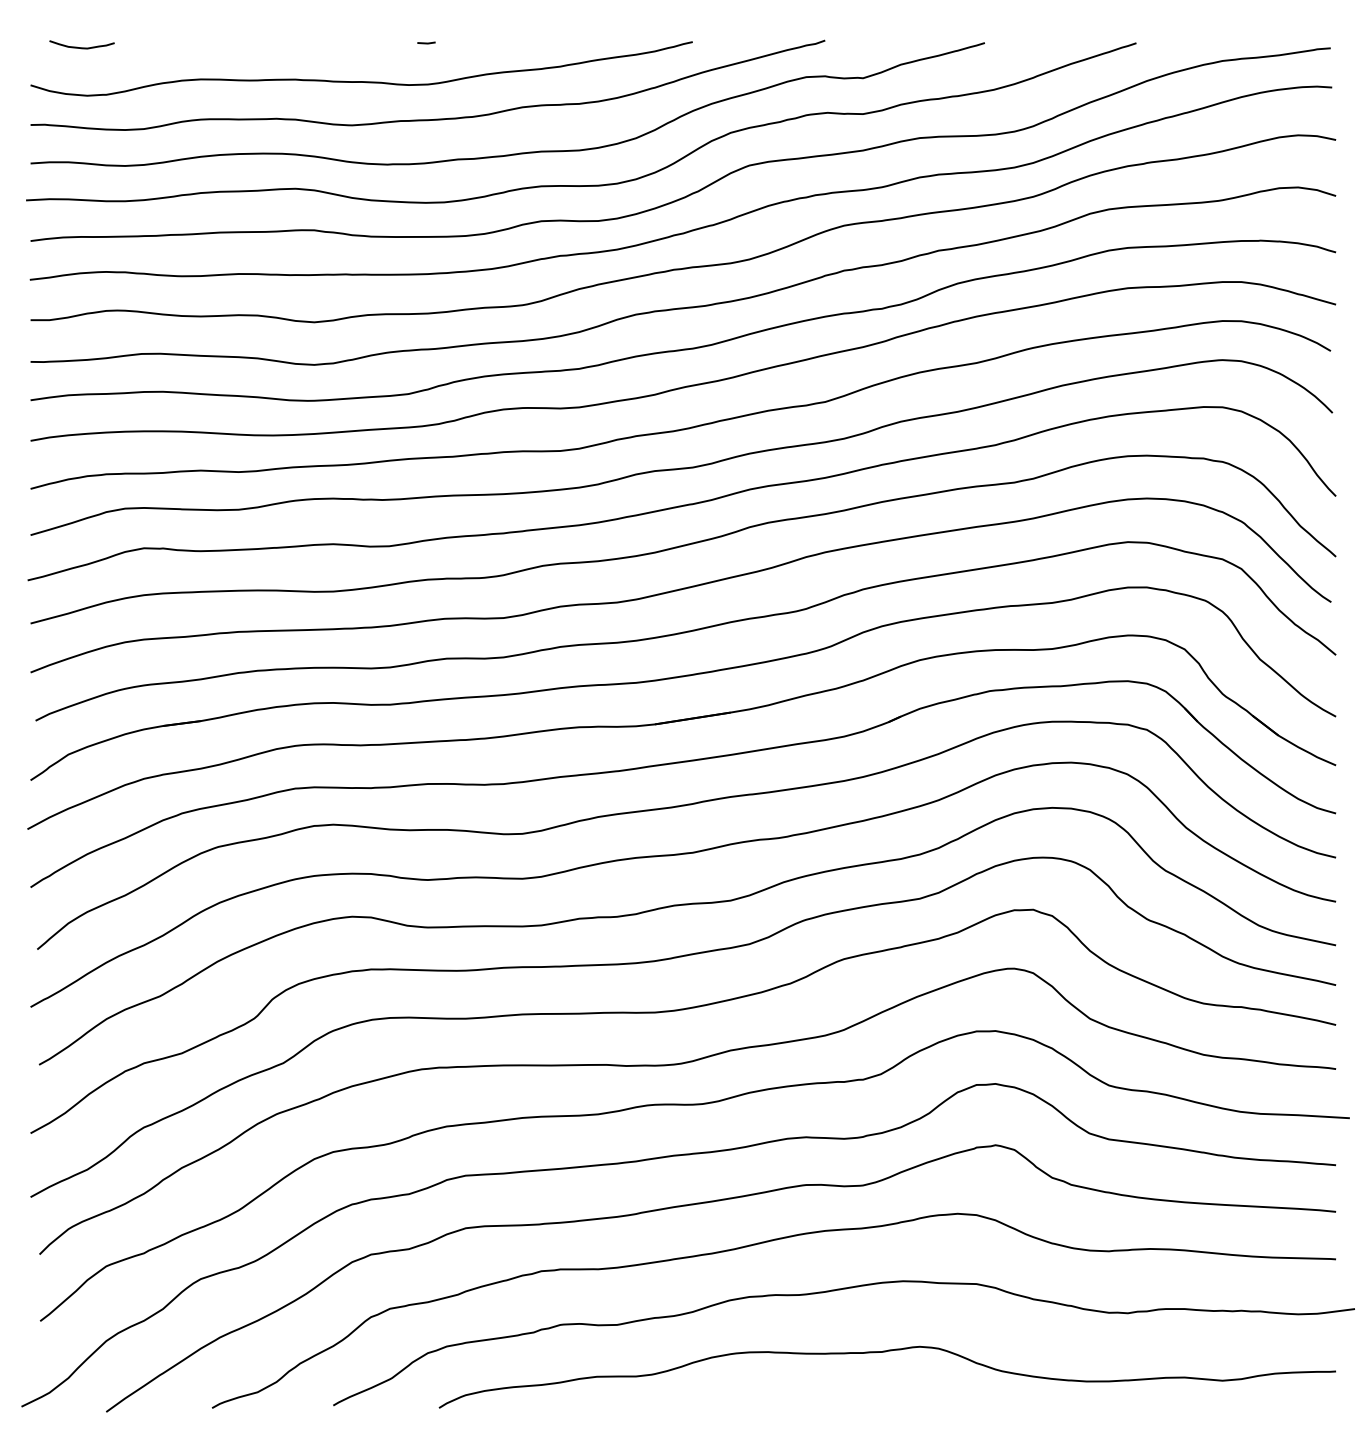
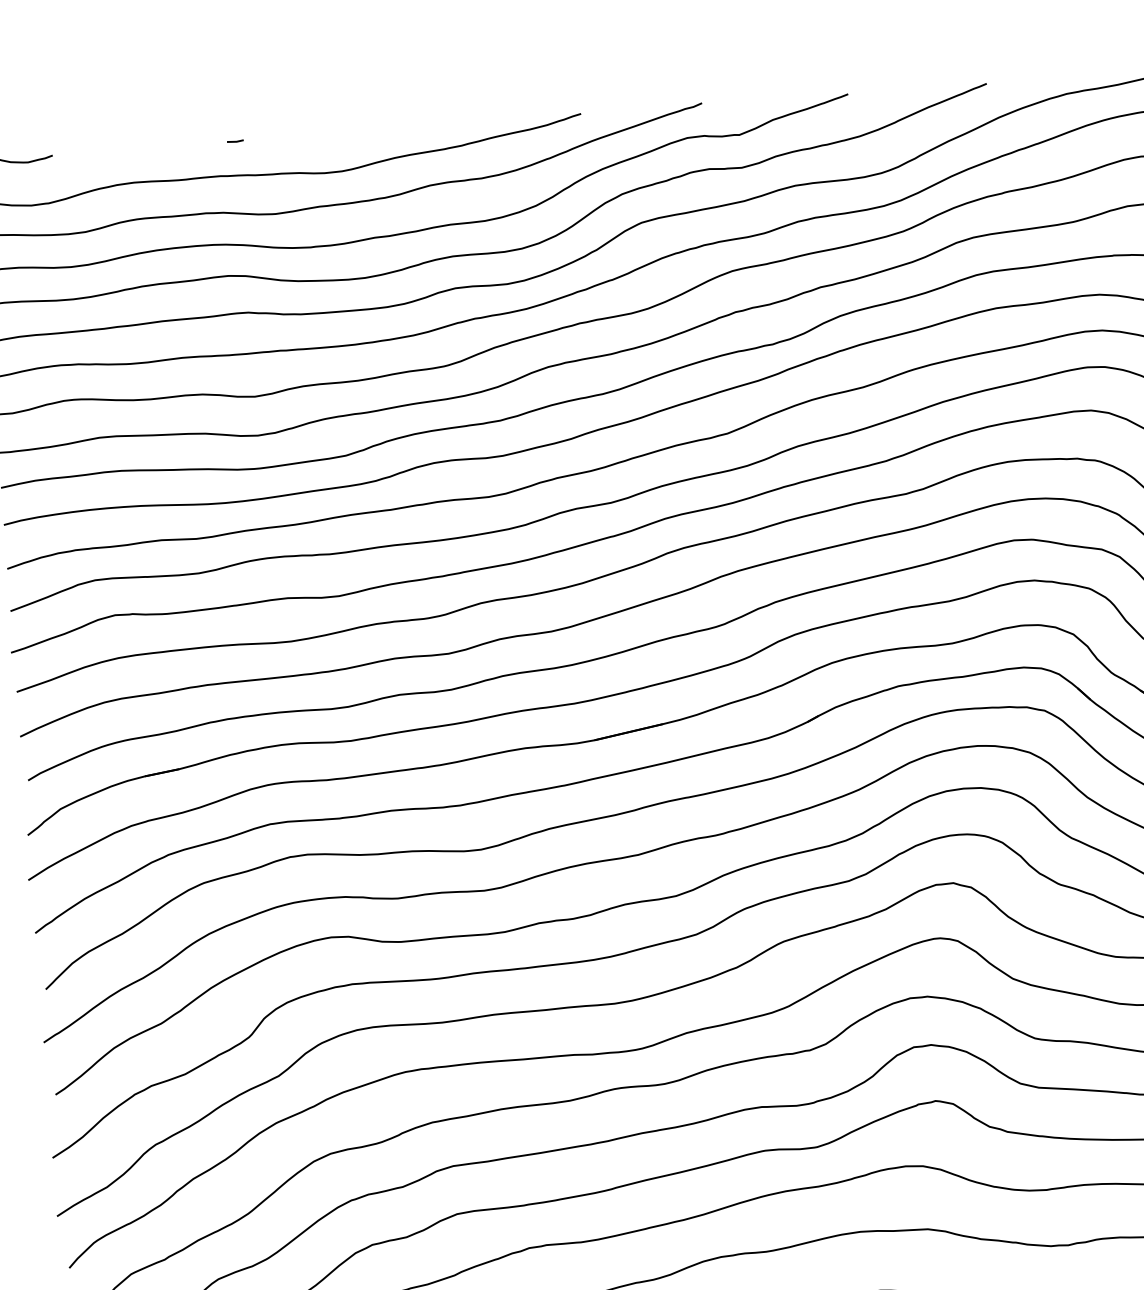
line: (426, 42) -> (235, 140), moved

